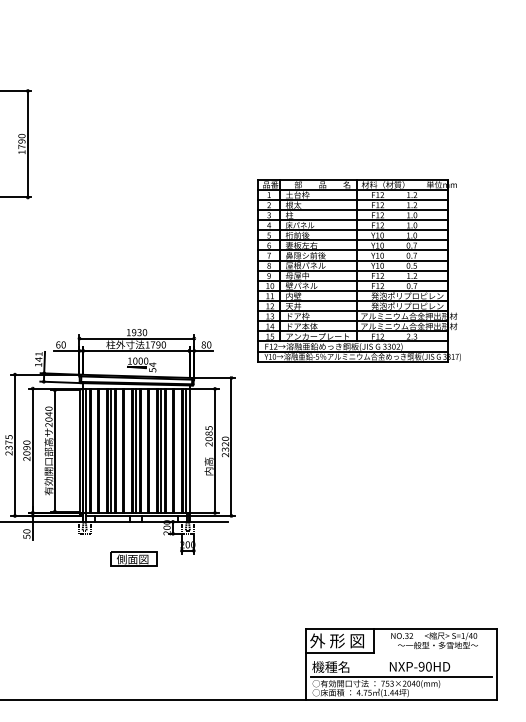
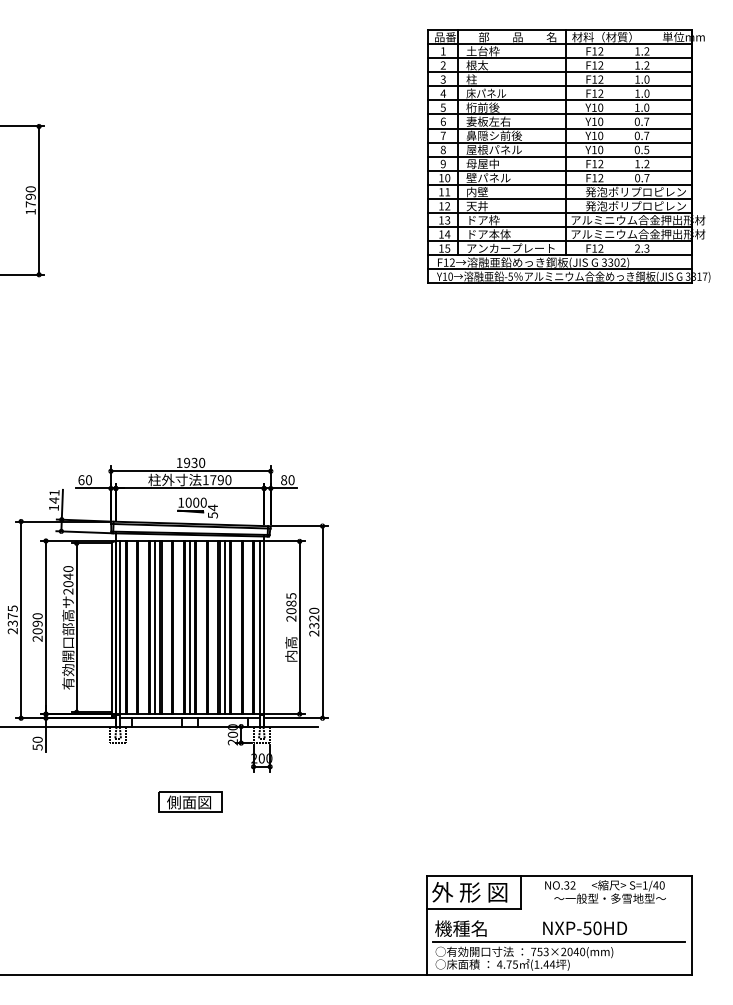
part: (358, 270) -> (567, 156), moved
part: (133, 558) -> (190, 801), moved
text: (421, 666) -> (587, 927), NXP-90HD -> NXP-50HD

